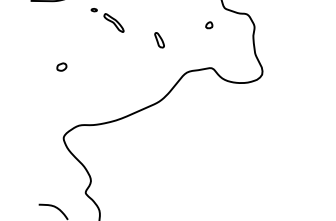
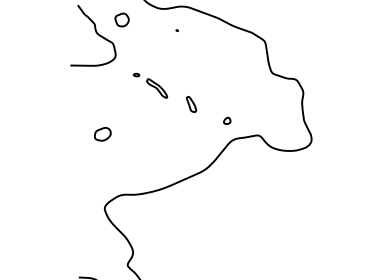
part: (209, 24) -> (227, 120), moved
part: (159, 40) -> (191, 104), moved
part: (61, 67) -> (102, 134), size x1.67

